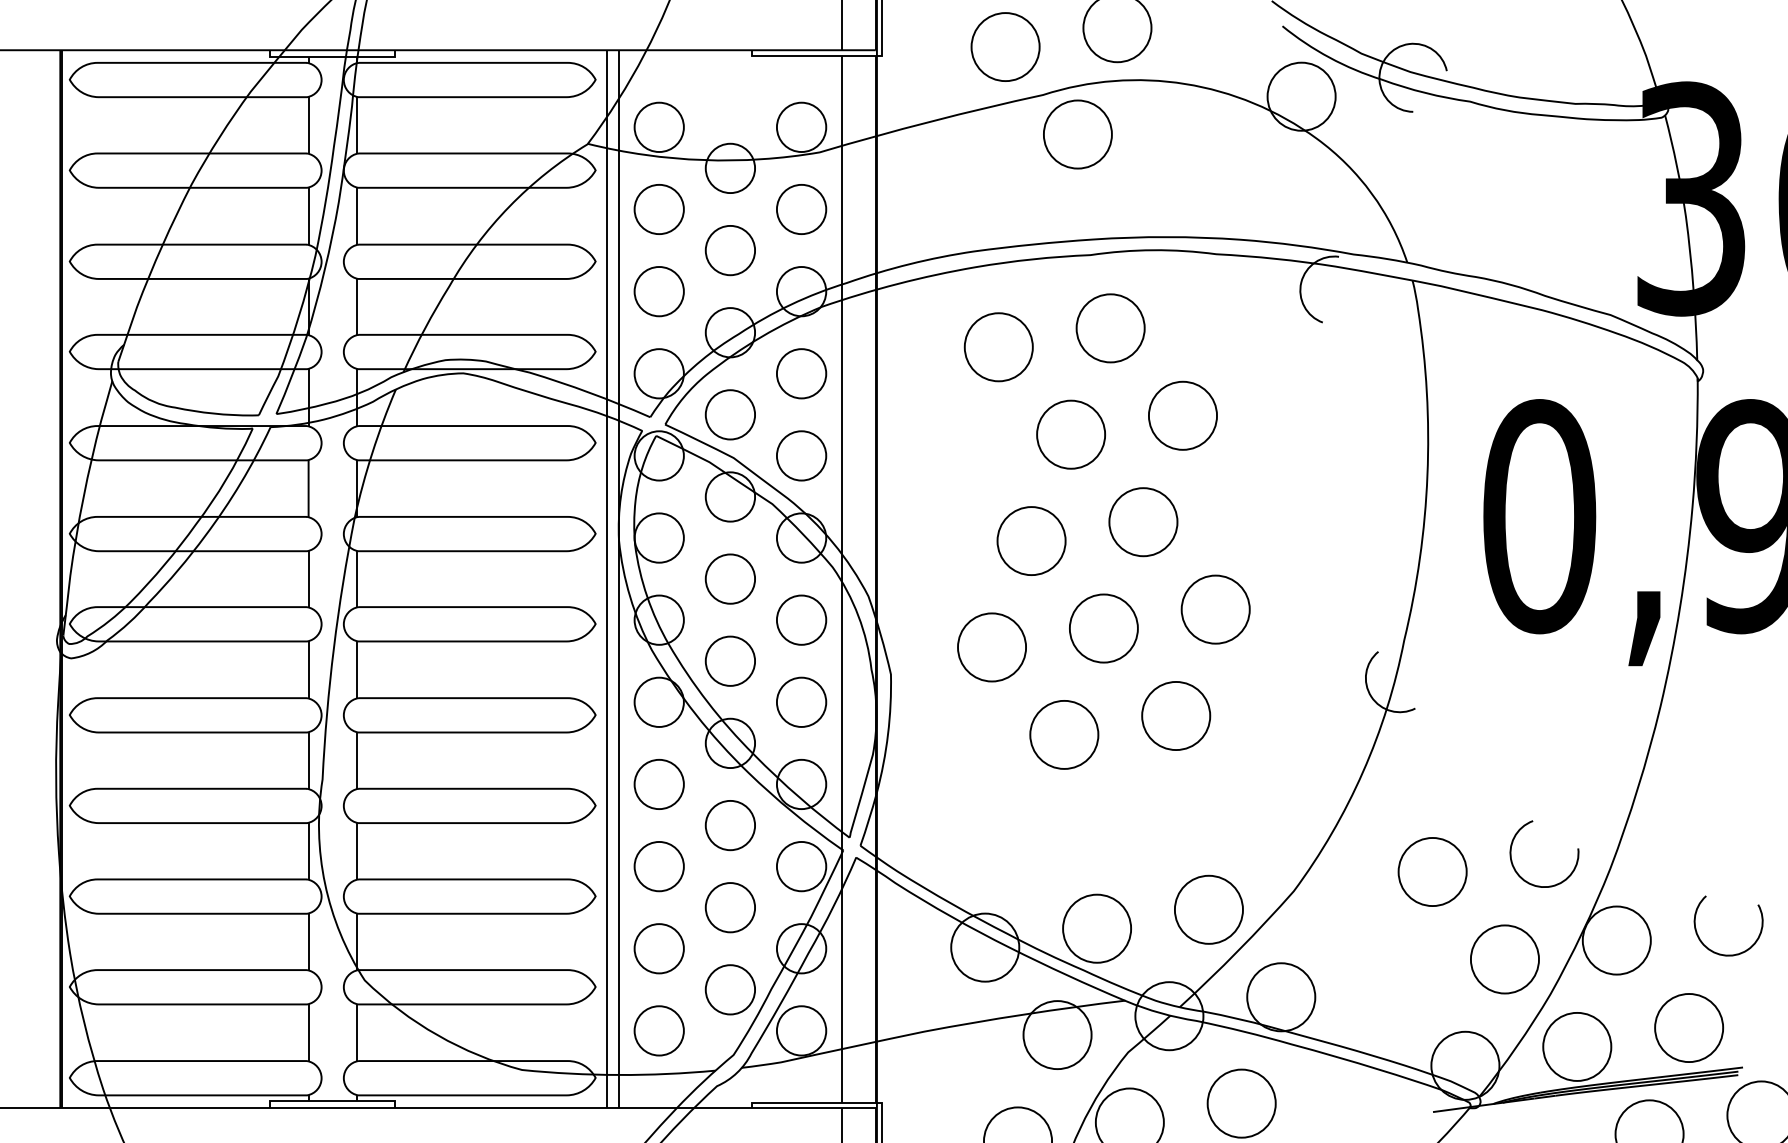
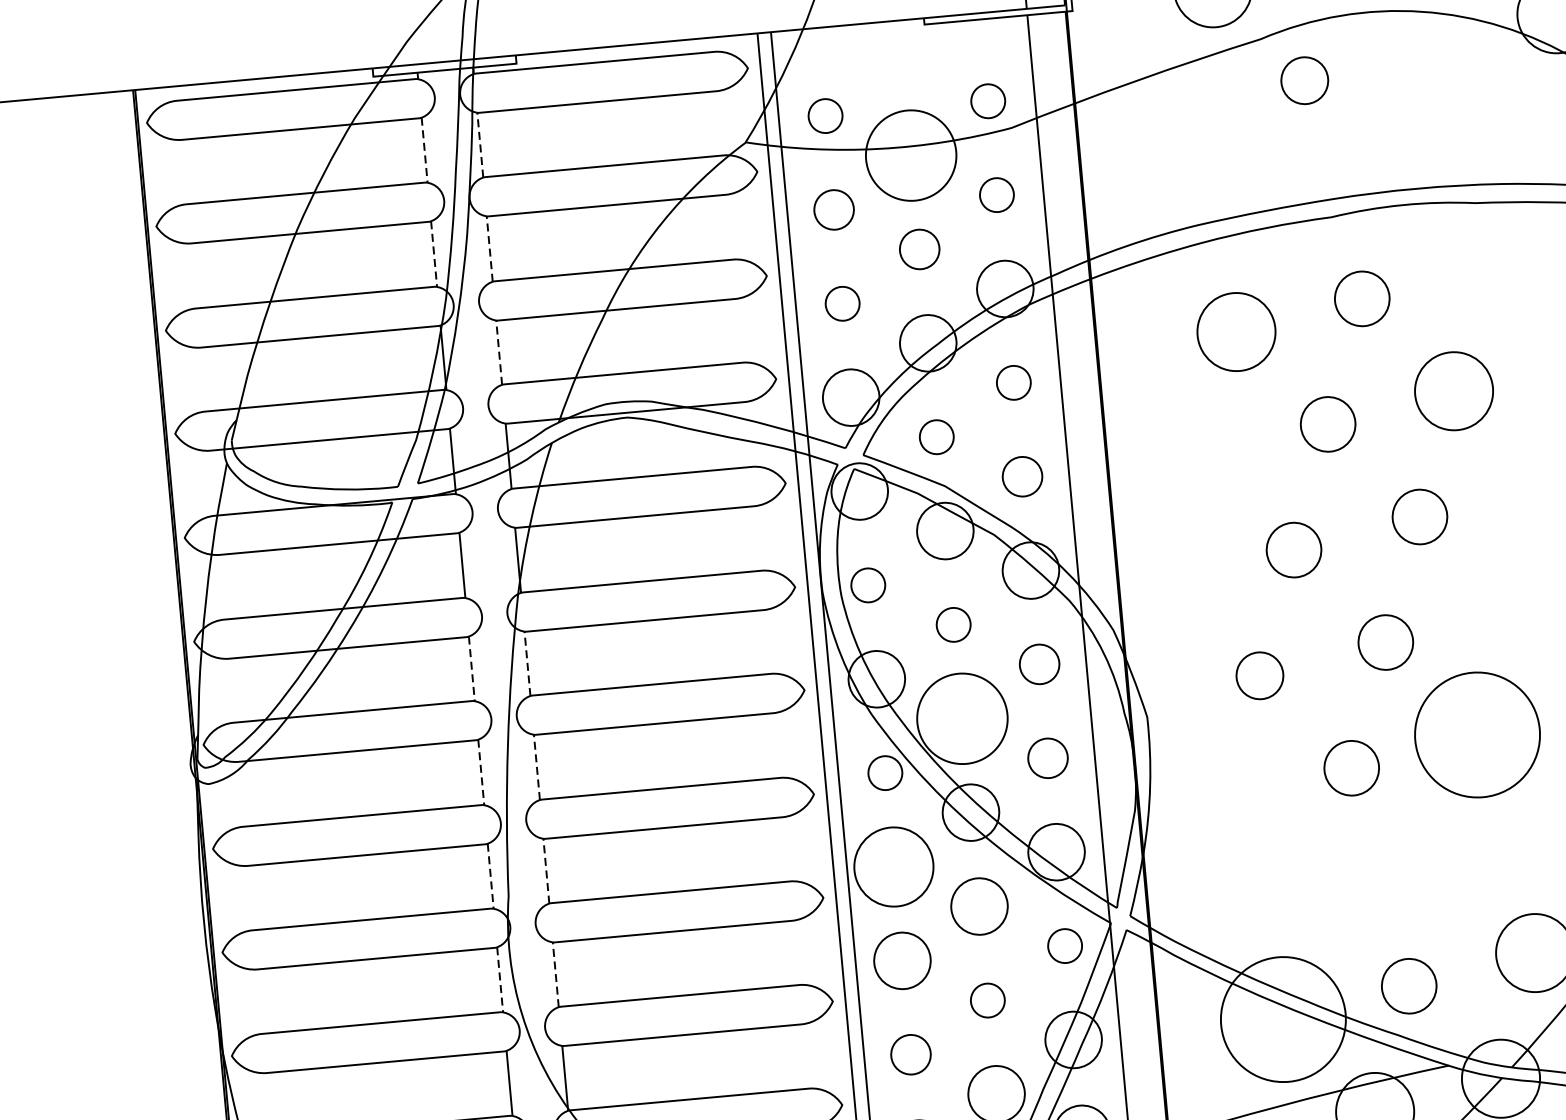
line: (357, 124) -> (480, 144), solid -> dashed
line: (308, 125) -> (424, 150), solid -> dashed
circle: (658, 127) -> (824, 116), size x0.6
circle: (801, 127) -> (988, 101), size x0.6
circle: (1077, 134) -> (1304, 80), size x0.6
circle: (730, 168) -> (911, 155), size x1.6
circle: (658, 209) -> (833, 210), size x0.7
circle: (801, 209) -> (996, 195), size x0.6
line: (308, 216) -> (434, 254), solid -> dashed
line: (357, 216) -> (489, 249), solid -> dashed
circle: (730, 250) -> (919, 249), size x0.7
circle: (658, 291) -> (841, 303), size x0.6
line: (357, 306) -> (499, 352), solid -> dashed
circle: (1110, 328) -> (1362, 299), size x0.7
circle: (801, 373) -> (1013, 382), size x0.6
circle: (730, 414) -> (936, 436), size x0.6
circle: (1070, 434) -> (1327, 424), size x0.7
circle: (801, 455) -> (1022, 476), size x0.7
circle: (1143, 522) -> (1420, 517), size x0.7
circle: (658, 537) -> (867, 584), size x0.6
circle: (1031, 540) -> (1293, 549), size x0.7
line: (357, 578) -> (527, 663), solid -> dashed
circle: (729, 578) -> (952, 624), size x0.6
line: (308, 579) -> (471, 669), solid -> dashed
circle: (1215, 609) -> (1511, 609), removed
circle: (801, 619) -> (1039, 663), size x0.7
circle: (1103, 628) -> (1385, 642), size x0.7
circle: (992, 647) -> (1260, 675), size x0.6
circle: (730, 660) -> (962, 717), size x1.6
line: (308, 669) -> (481, 772), solid -> dashed
line: (357, 669) -> (537, 767), solid -> dashed
circle: (658, 701) -> (884, 772), size x0.6
circle: (801, 701) -> (1047, 757), size x0.7
circle: (1176, 715) -> (1477, 734), size x1.6
circle: (1064, 734) -> (1351, 767), size x0.7
line: (357, 760) -> (546, 870), solid -> dashed
line: (308, 761) -> (490, 877), solid -> dashed
circle: (658, 784) -> (893, 867), size x1.4
line: (357, 850) -> (555, 973), solid -> dashed
line: (308, 851) -> (500, 980), solid -> dashed
circle: (801, 866) -> (1064, 945), size x0.6
circle: (729, 907) -> (986, 1000), size x0.6
circle: (1096, 928) -> (1408, 986), size x0.7
circle: (985, 947) -> (1283, 1019), size x1.6
circle: (658, 948) -> (910, 1054), size x0.7

